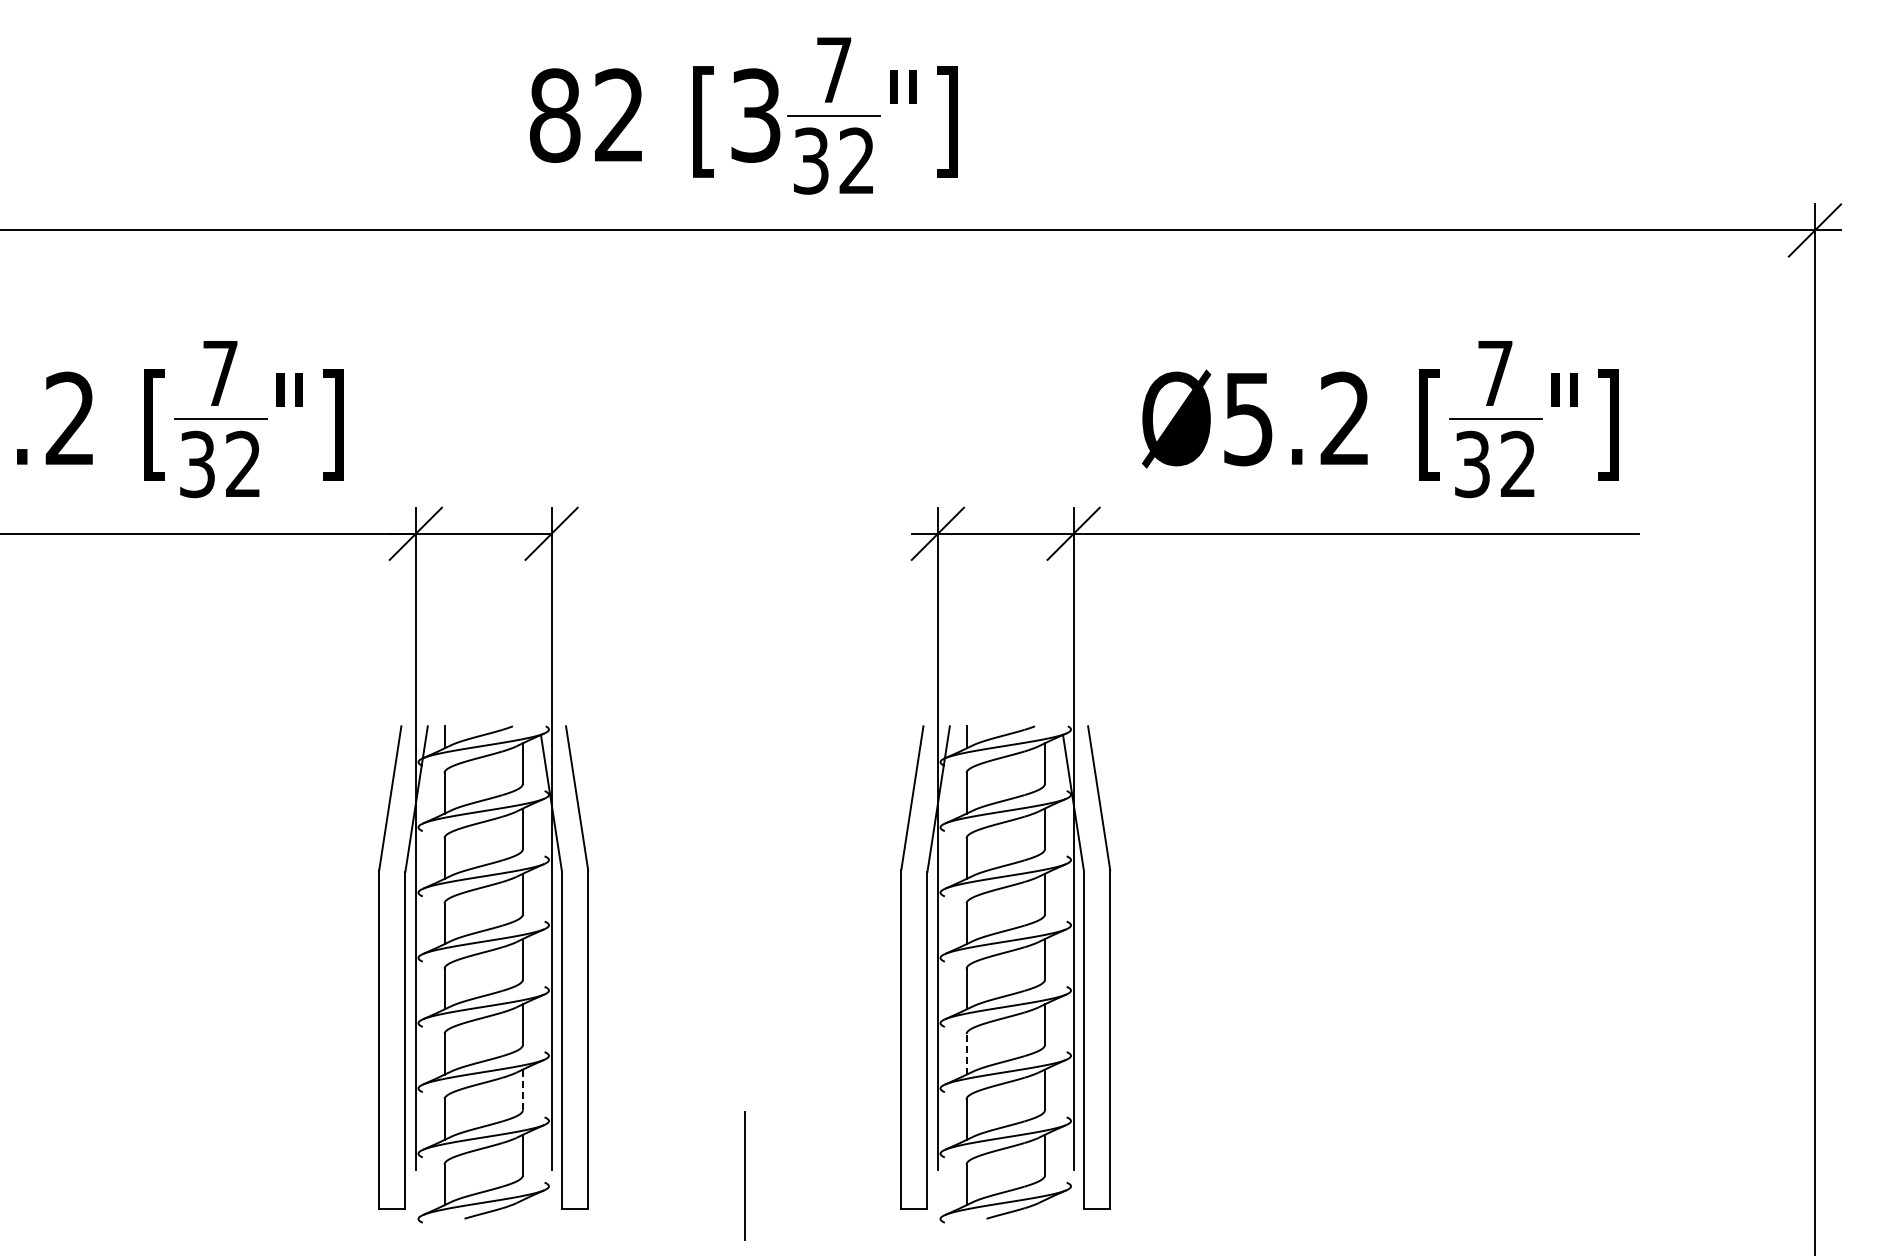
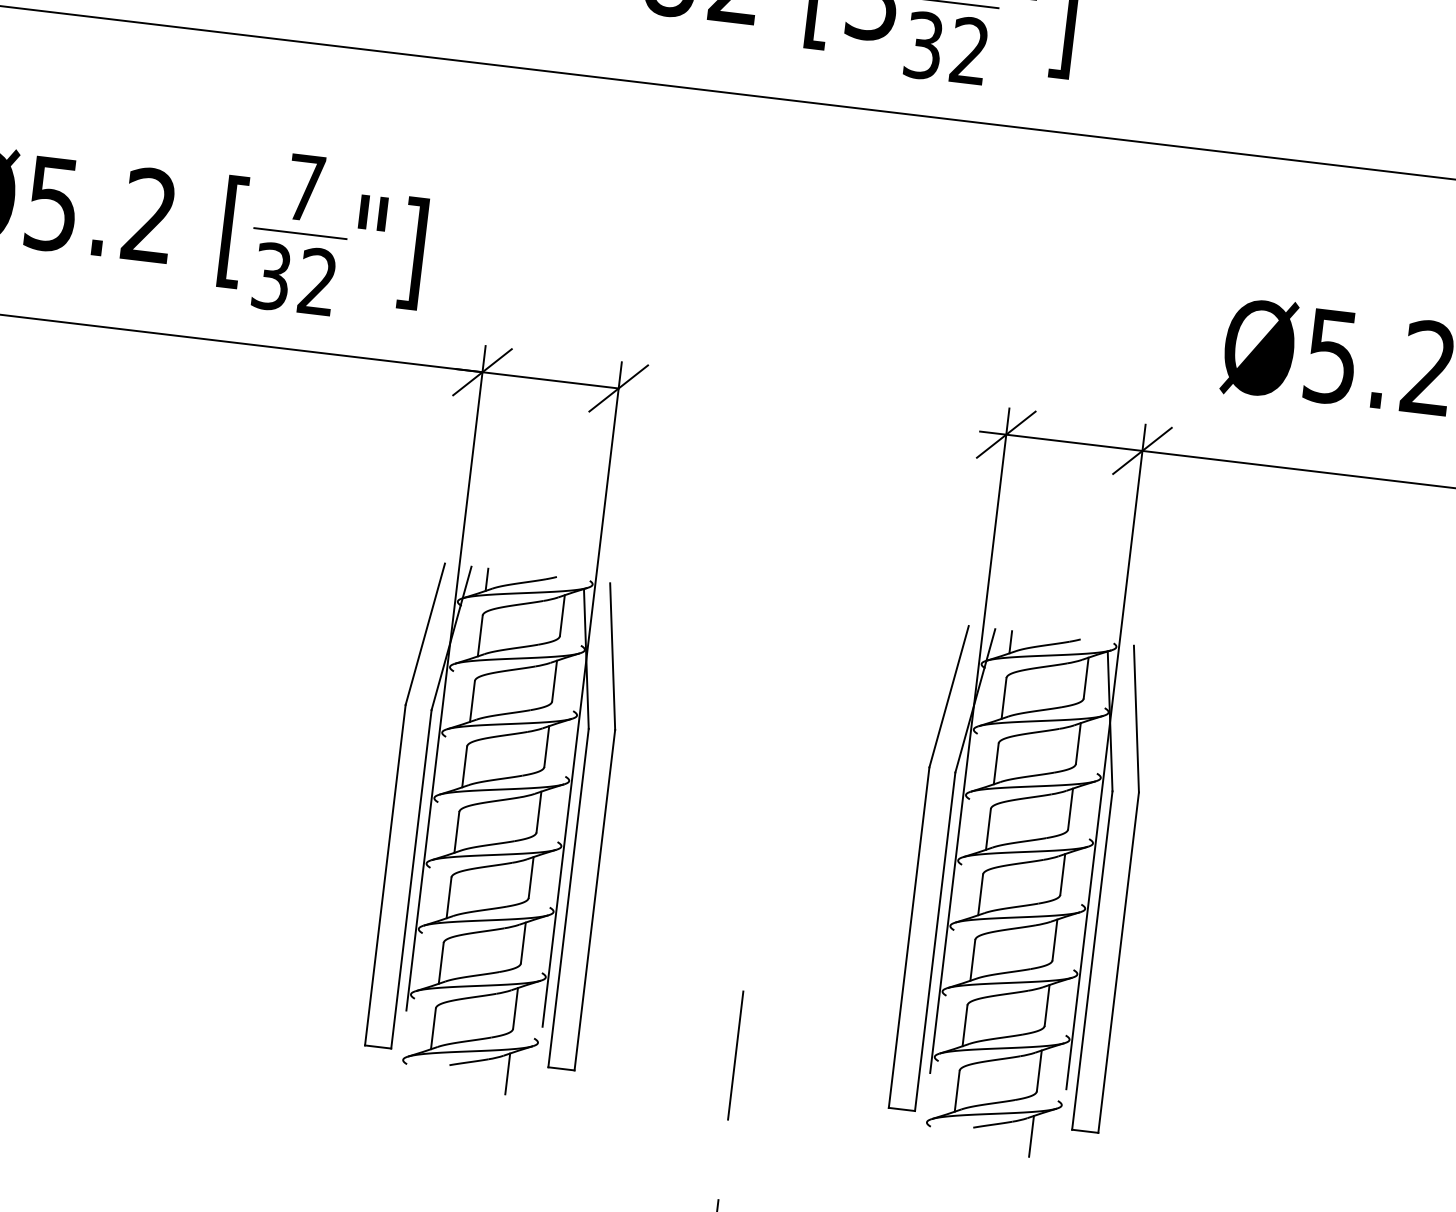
line: (966, 1053) -> (972, 959), dashed -> solid
line: (522, 1089) -> (523, 942), dashed -> solid
line: (522, 1220) -> (507, 1073), added
line: (1044, 1220) -> (1031, 1136), added

